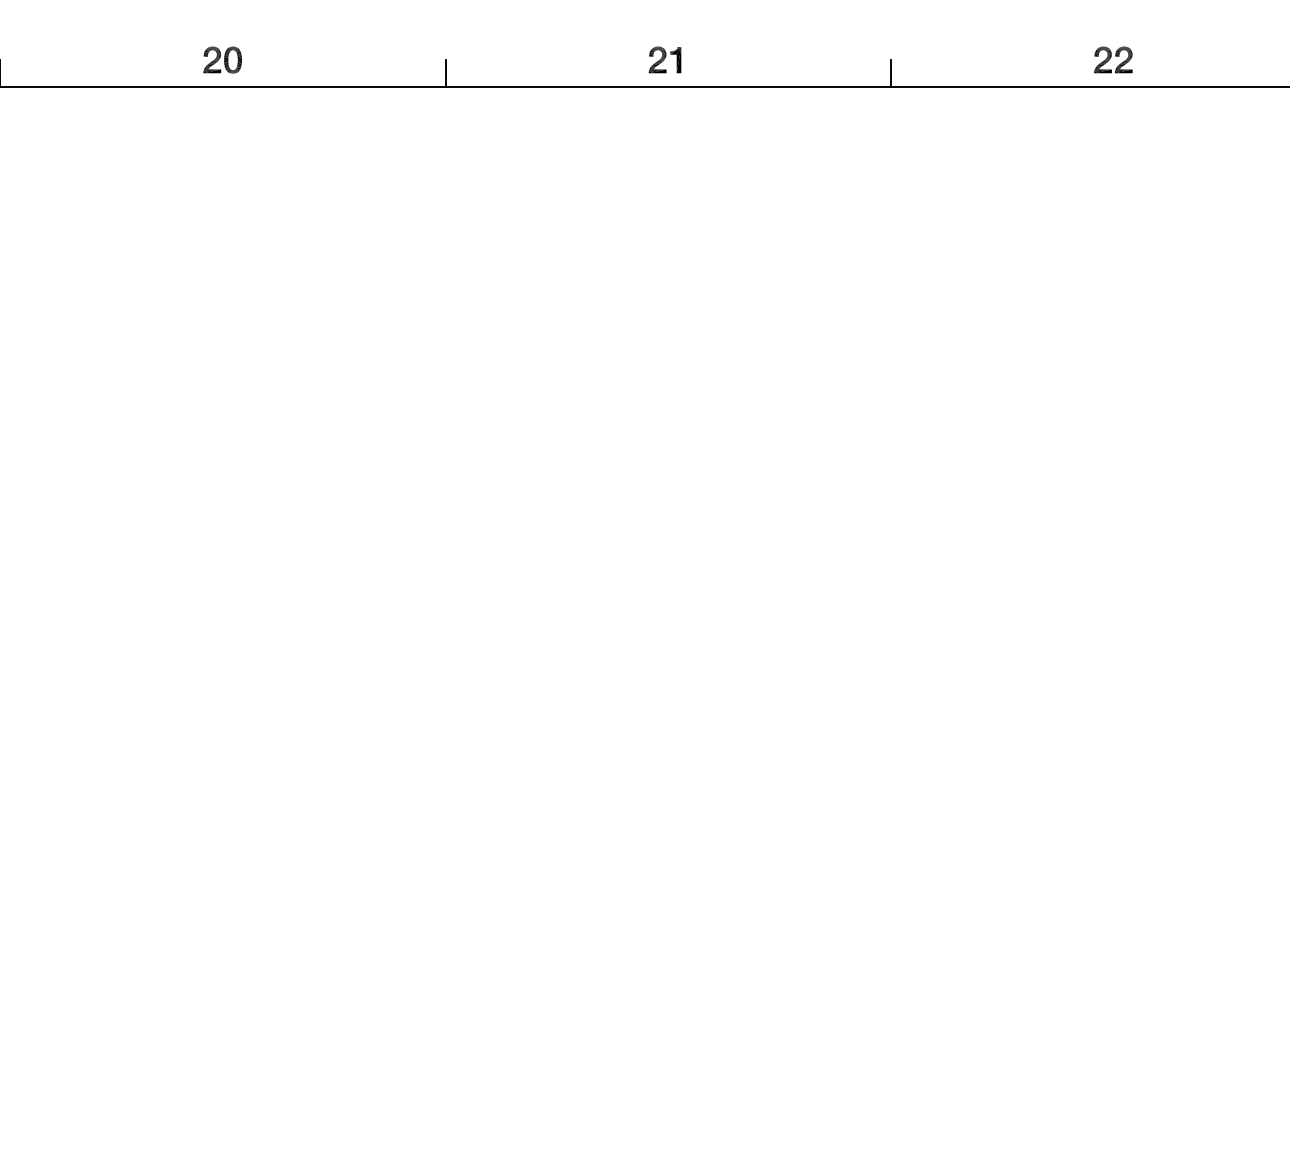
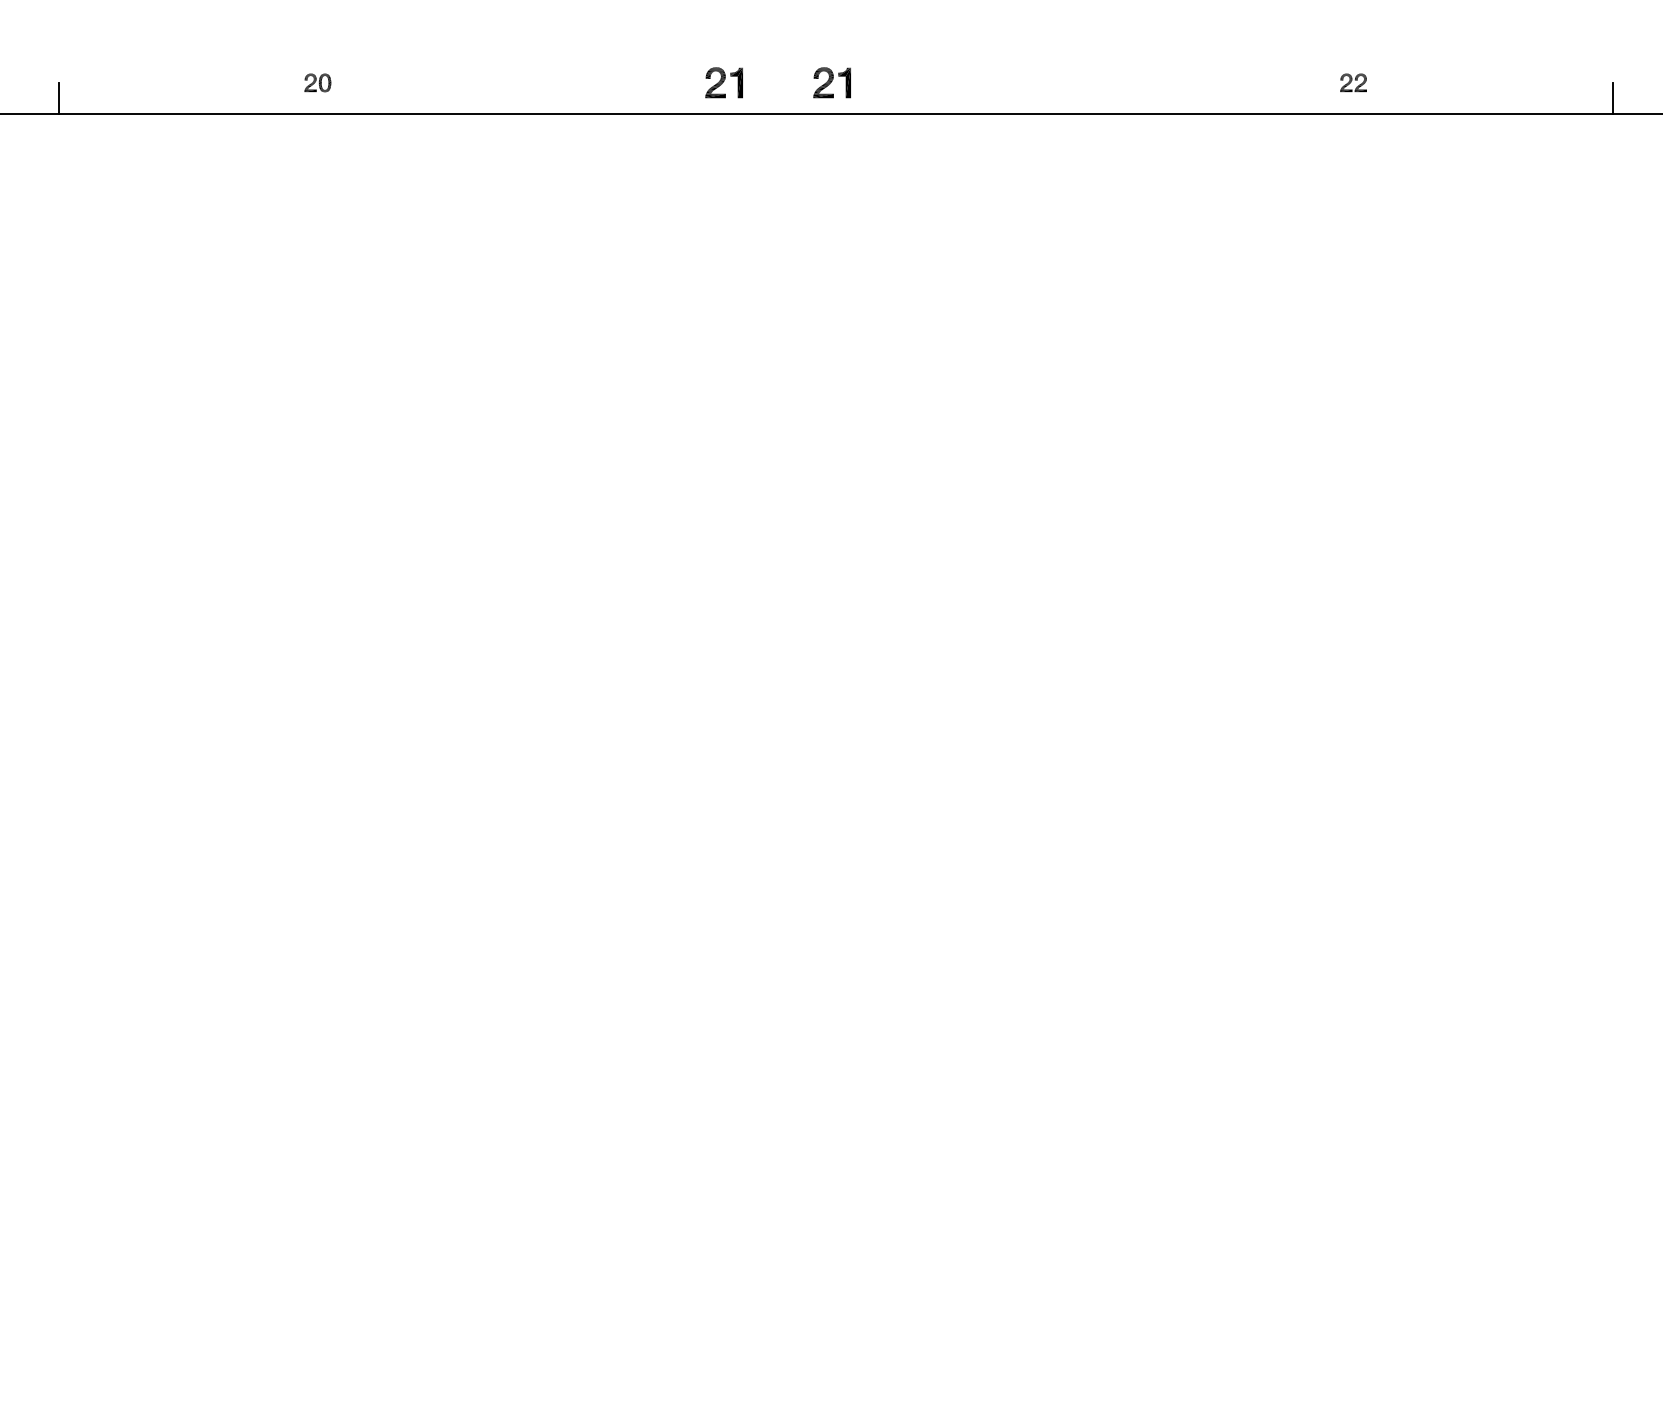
part: (222, 59) -> (317, 82), size x0.6
part: (571, 59) -> (723, 82), added
part: (1113, 59) -> (1353, 82), size x0.6
line: (445, 72) -> (576, 97), removed
line: (890, 72) -> (1094, 97), removed

